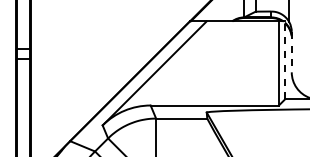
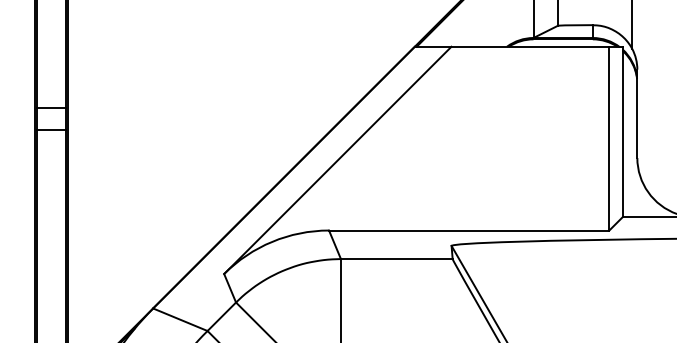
line: (291, 52) -> (636, 114), dashed -> solid
line: (284, 59) -> (621, 129), dashed -> solid

